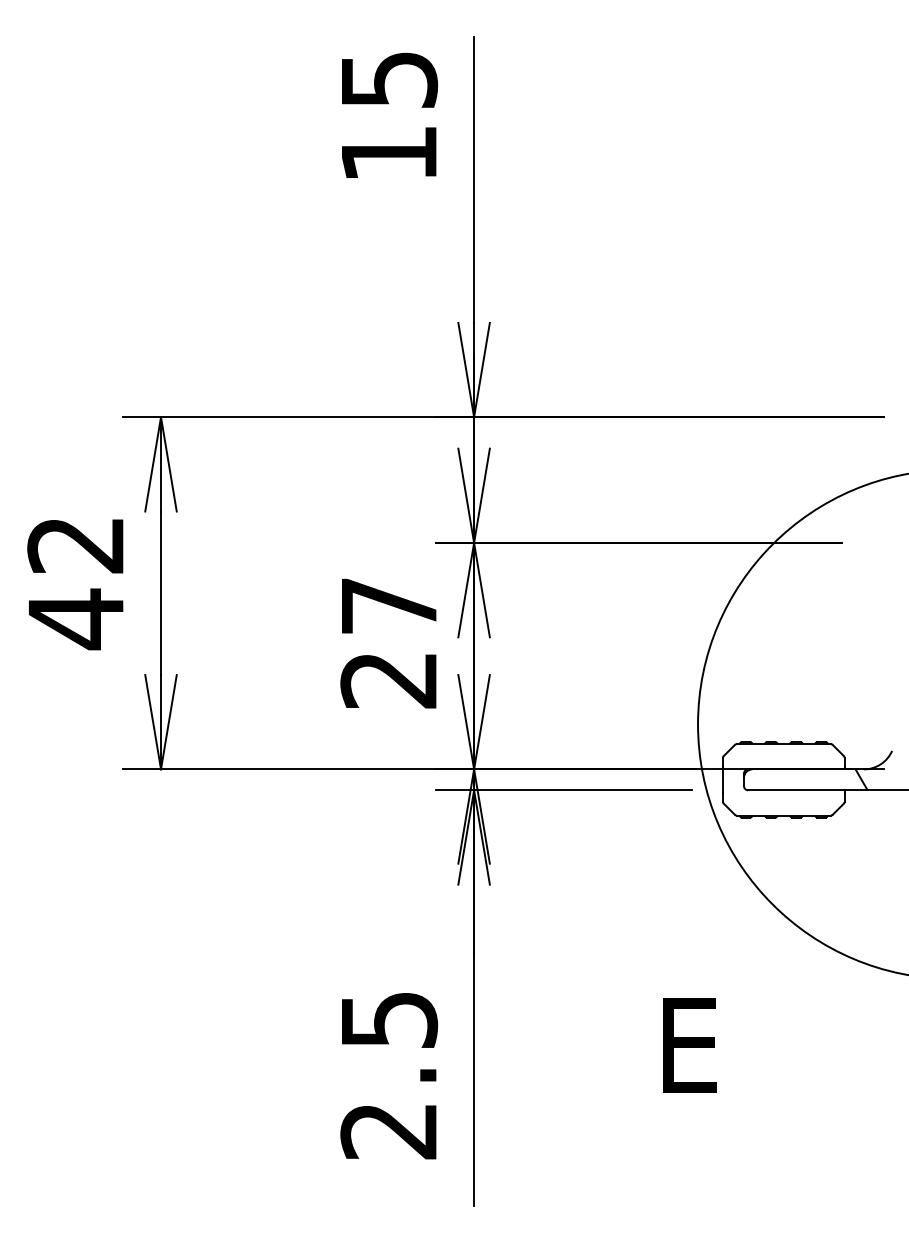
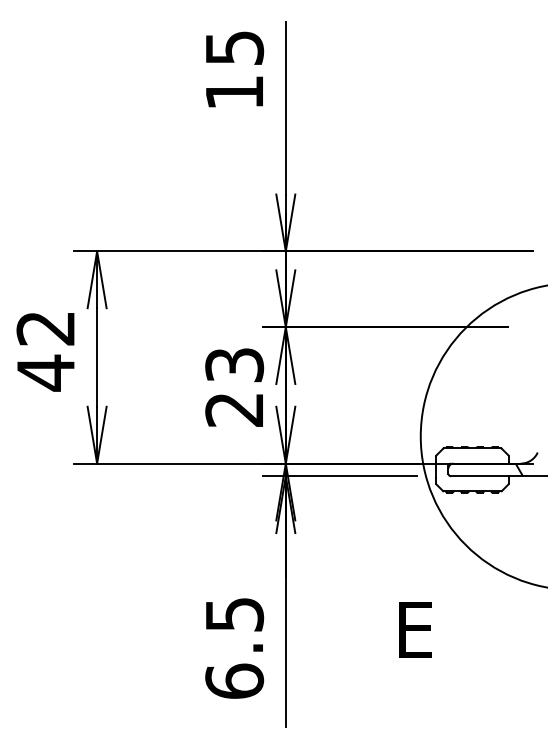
text: (388, 606) -> (234, 365), 27 -> 23
text: (388, 1129) -> (234, 680), 2.5 -> 6.5

